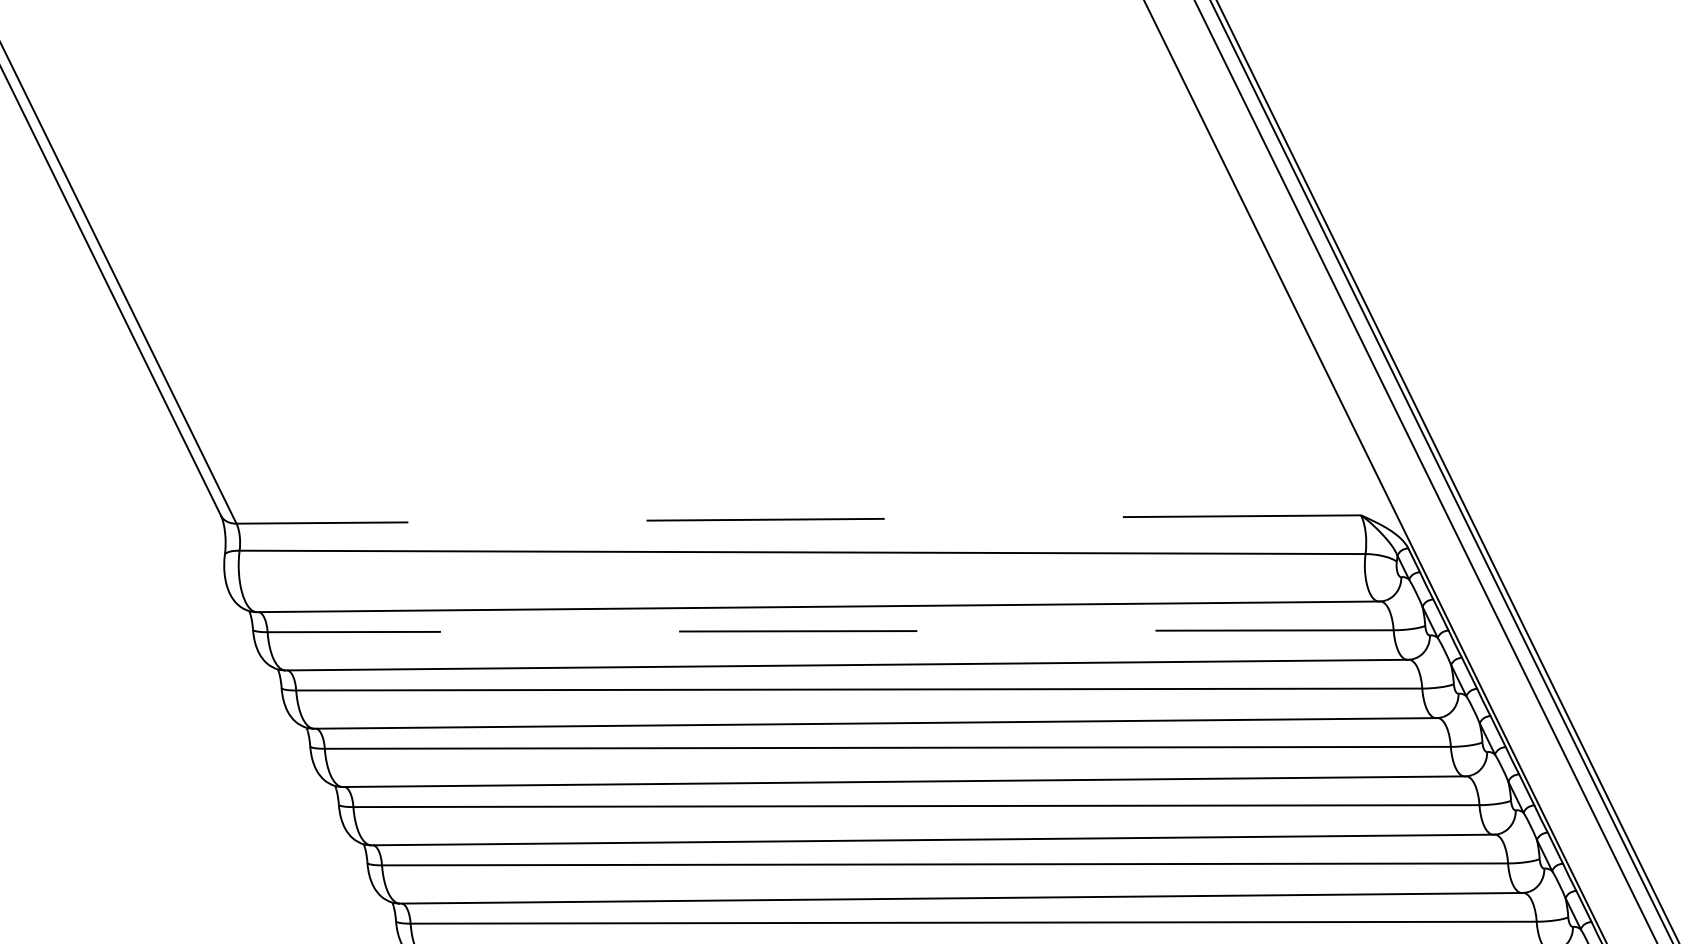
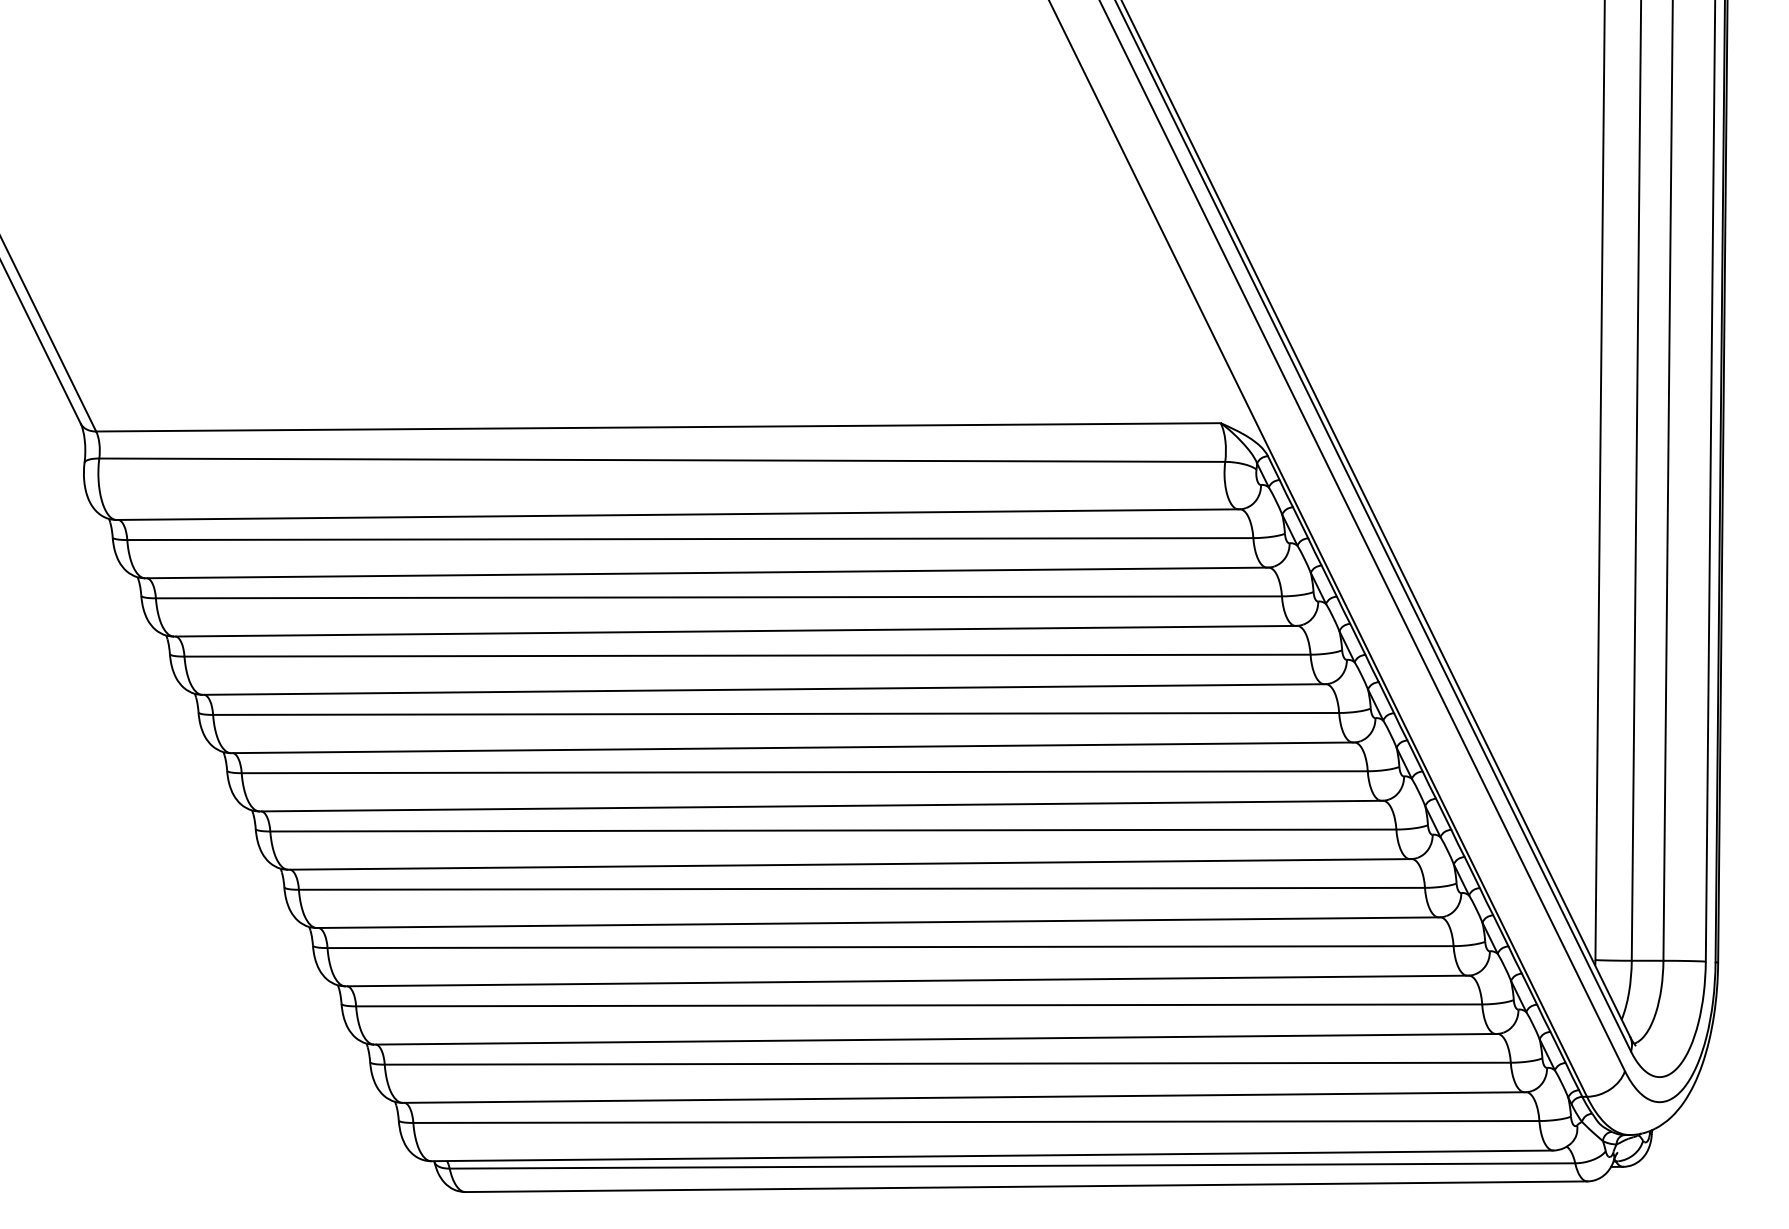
line: (797, 519) -> (657, 427), dashed -> solid
line: (829, 631) -> (689, 539), dashed -> solid

